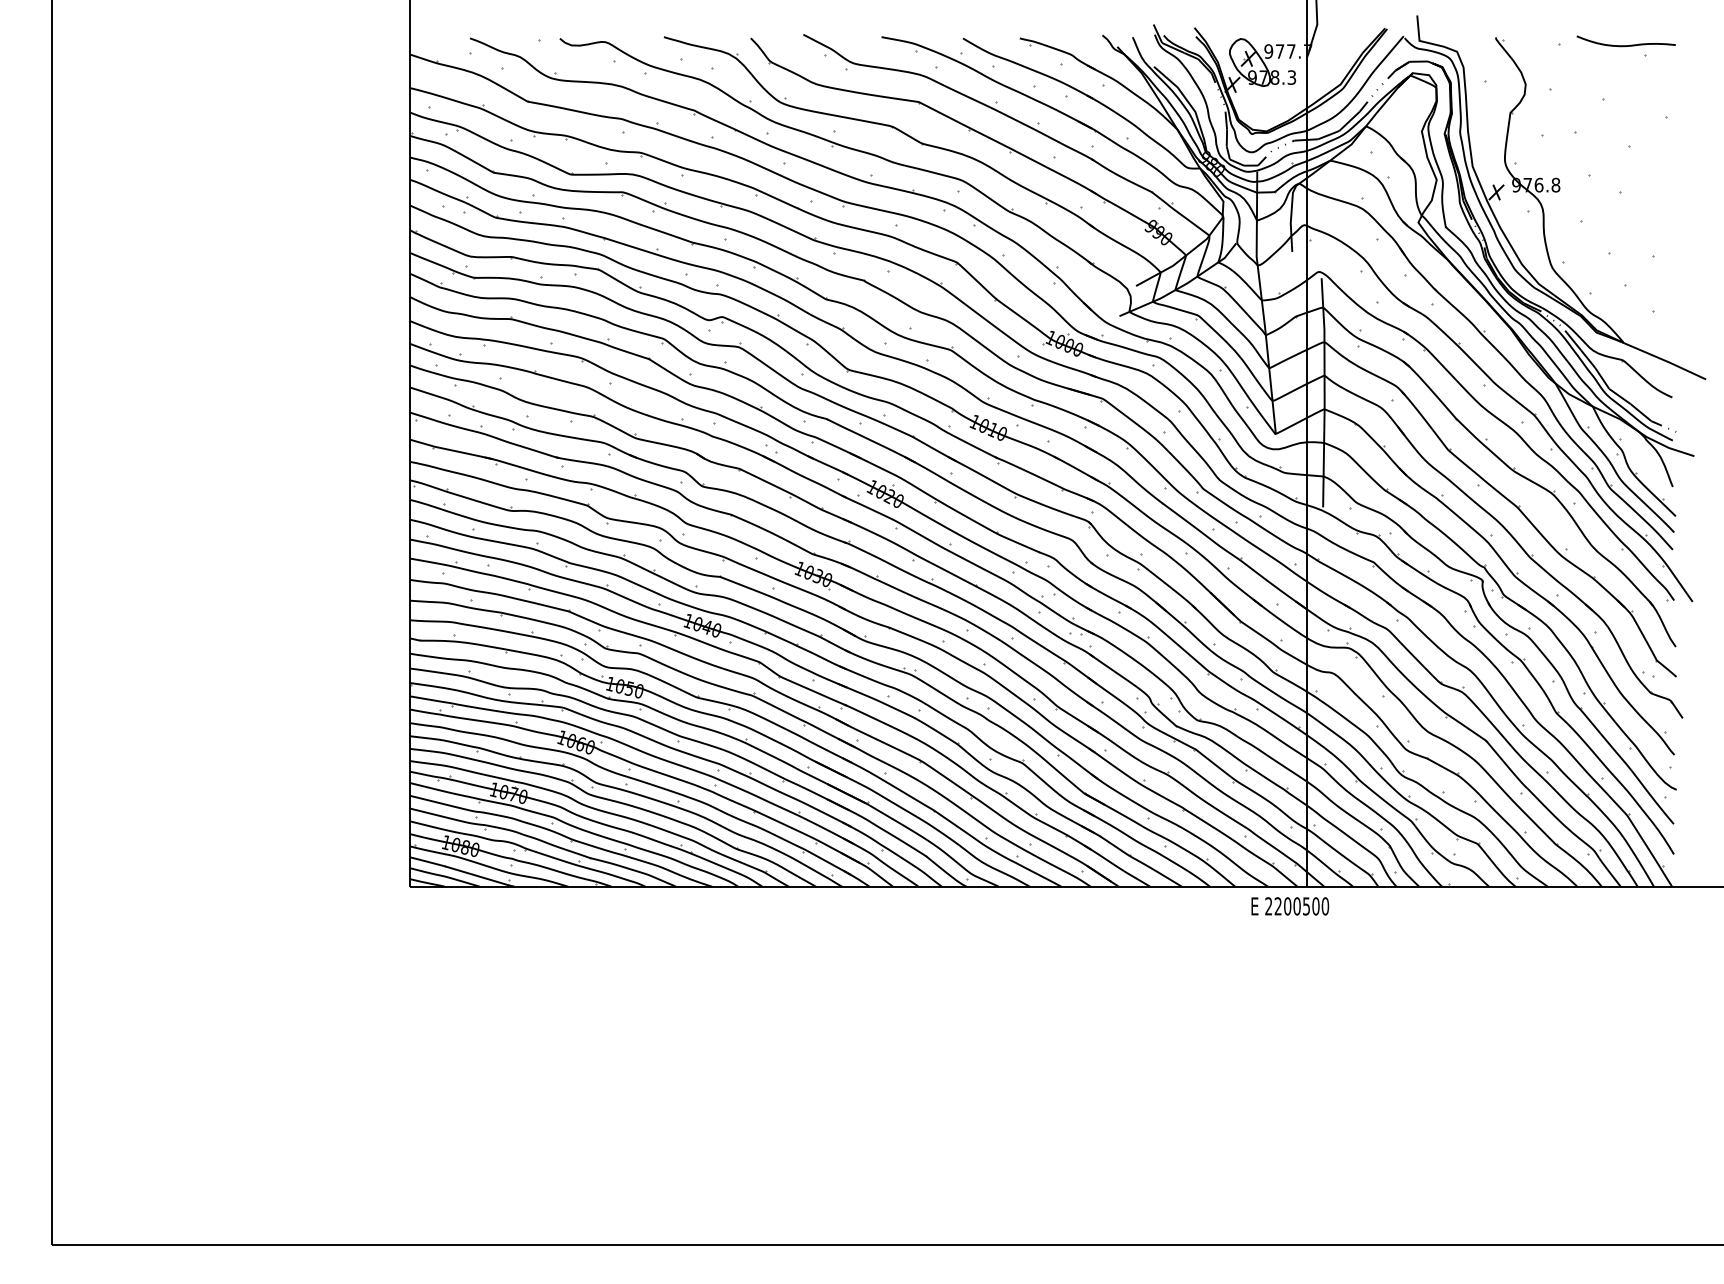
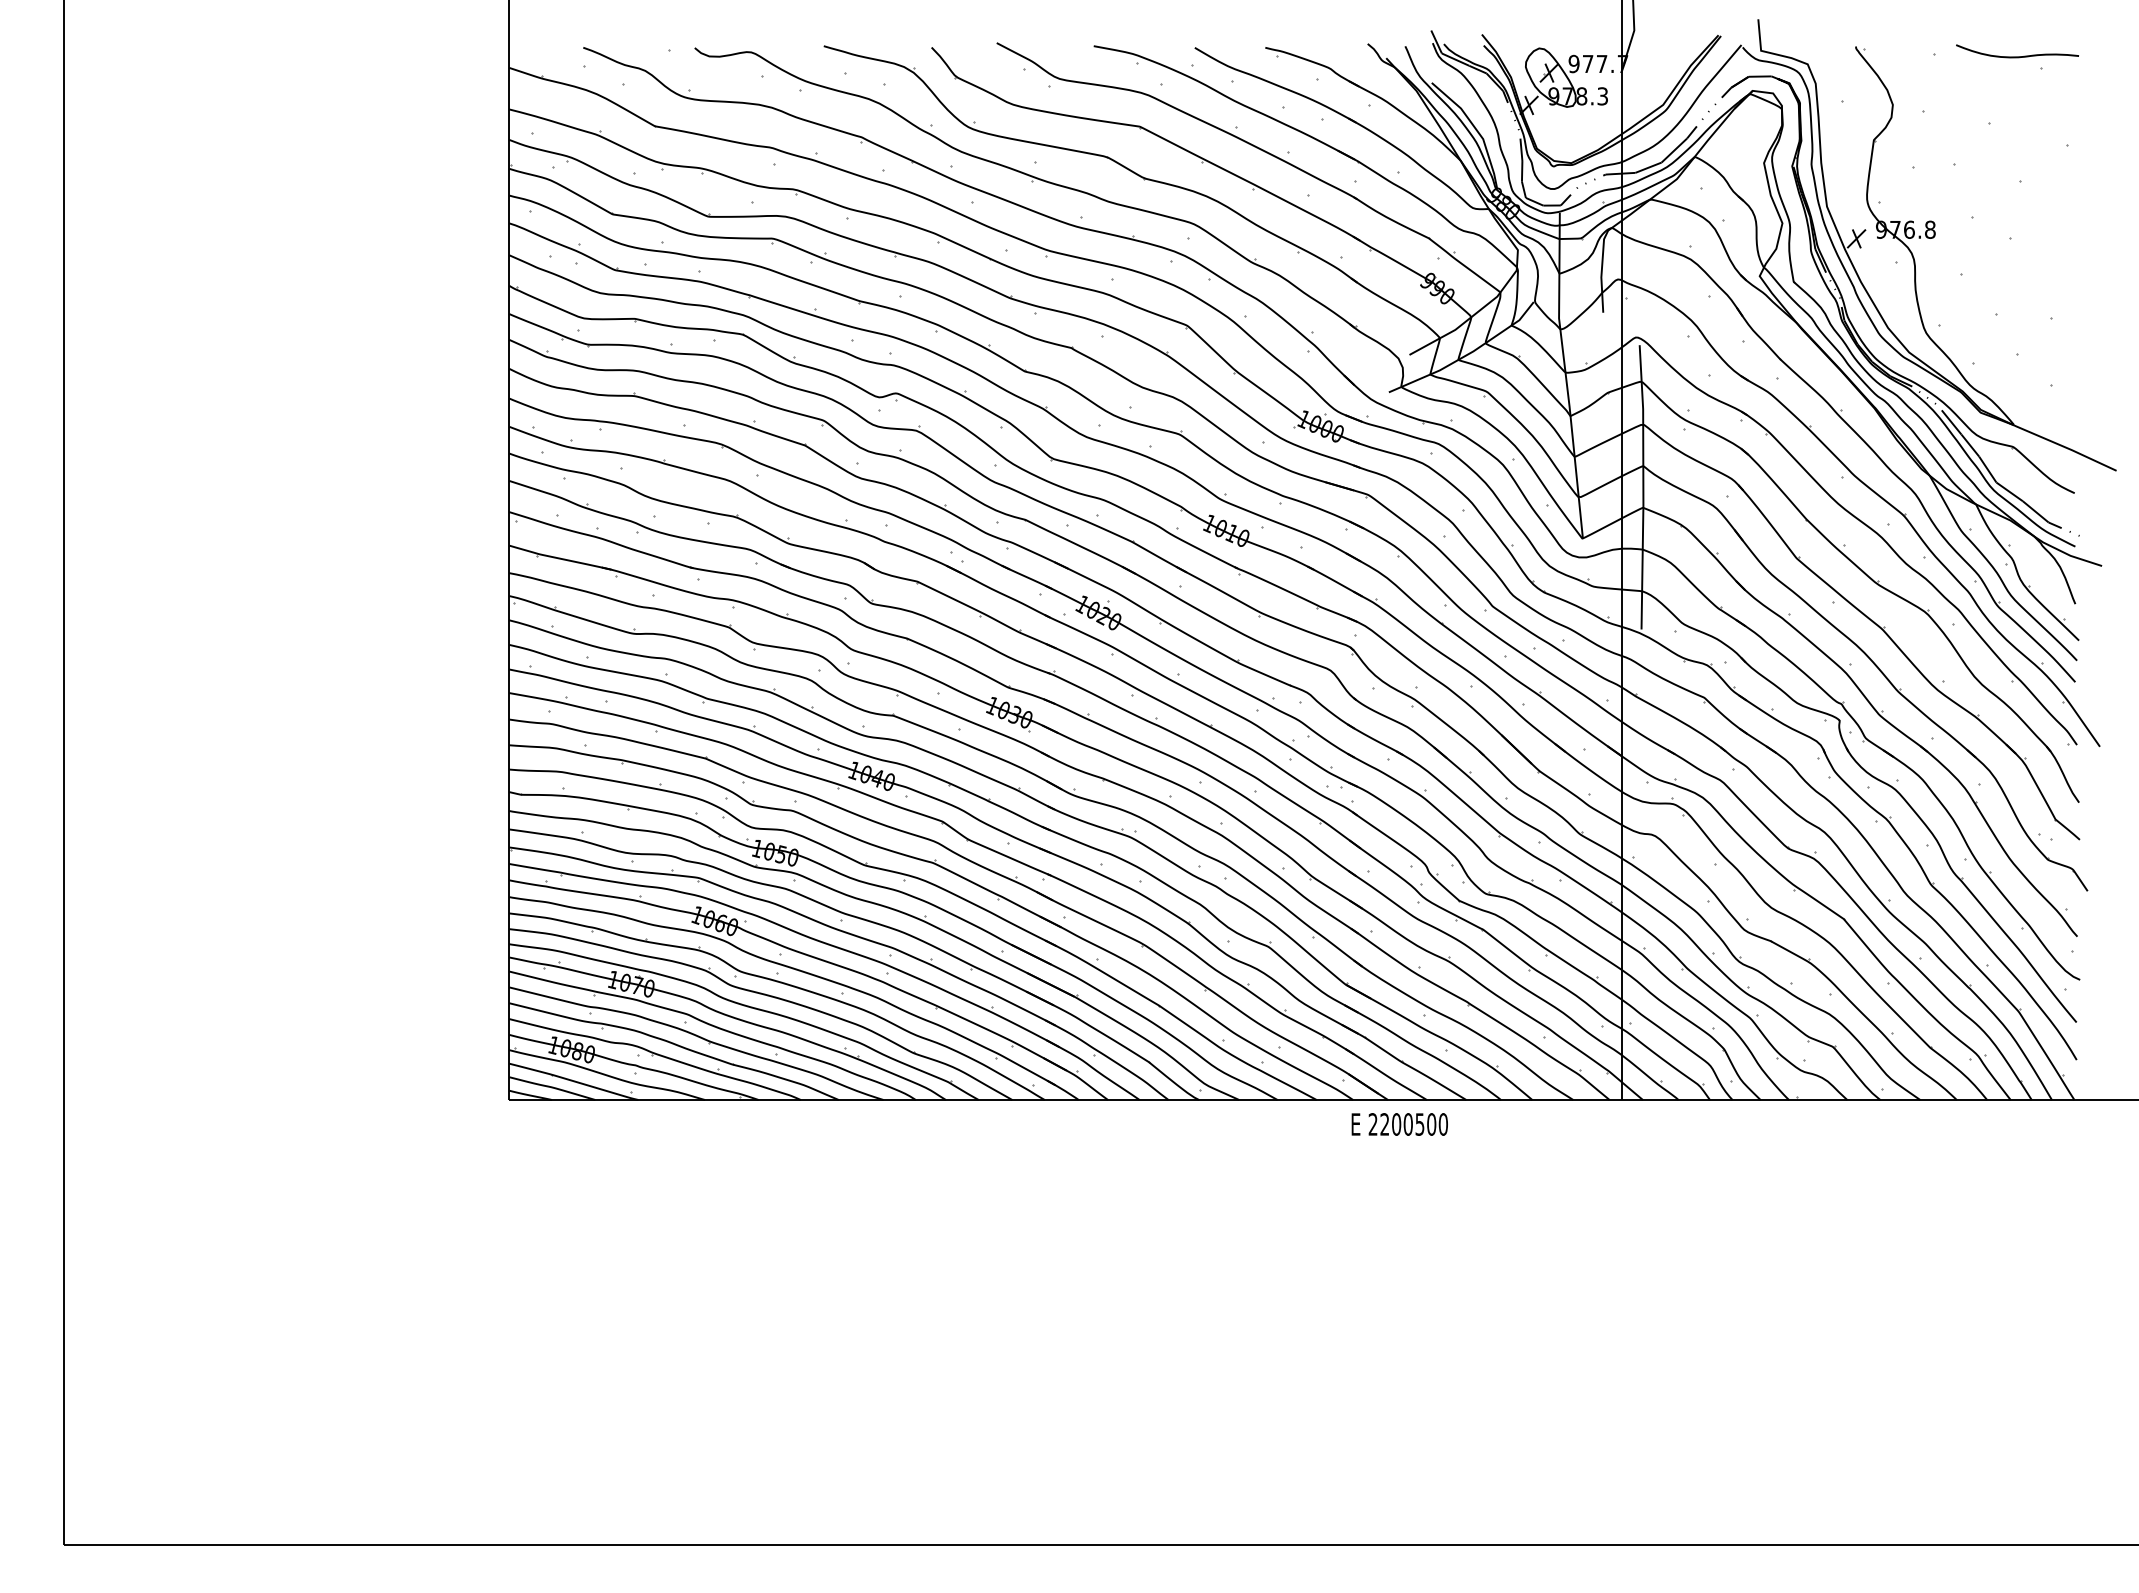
text: (1290, 906) -> (1400, 1124), moved

